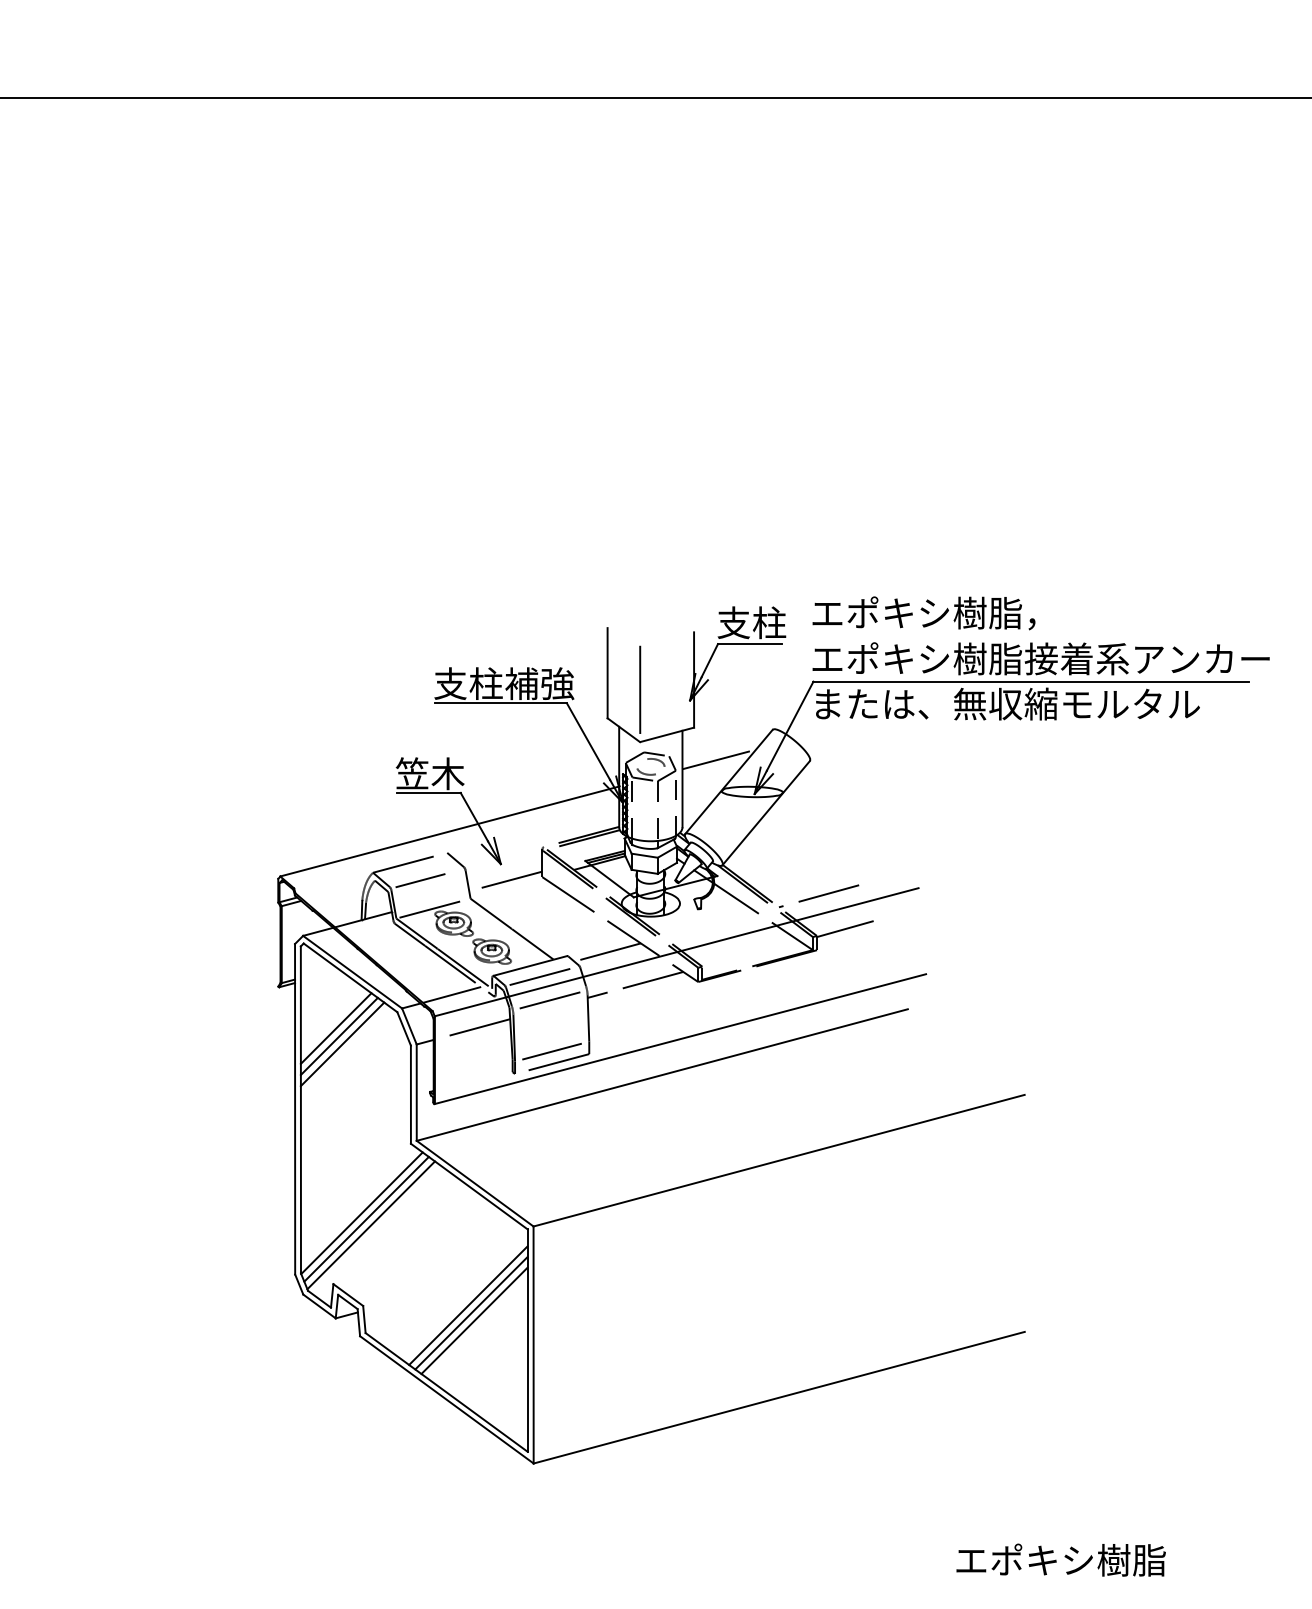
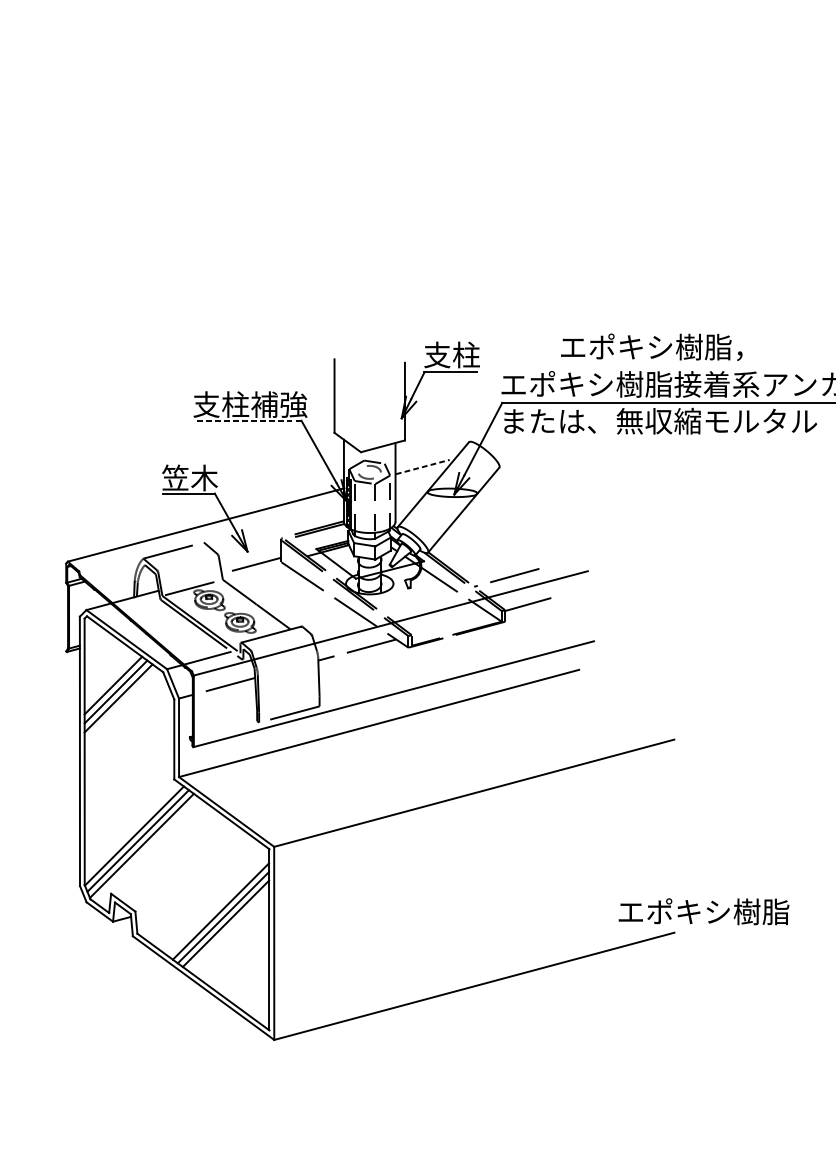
text: (923, 613) -> (651, 347), moved
line: (640, 689) -> (361, 409), removed
line: (500, 703) -> (247, 420), solid -> dashed
line: (716, 760) -> (423, 467), solid -> dashed
line: (420, 880) -> (182, 564), removed
line: (607, 952) -> (334, 623), removed
line: (540, 976) -> (279, 643), removed
line: (548, 1000) -> (286, 662), removed
line: (551, 1051) -> (288, 704), removed
text: (1060, 1559) -> (703, 911), moved

